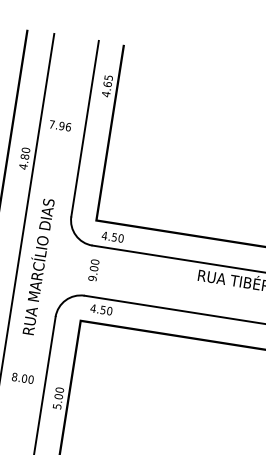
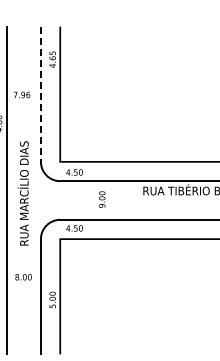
line: (84, 128) -> (40, 94), solid -> dashed
text: (36, 266) -> (22, 193), moved
text: (94, 270) -> (102, 199), moved
text: (22, 378) -> (23, 277), moved

